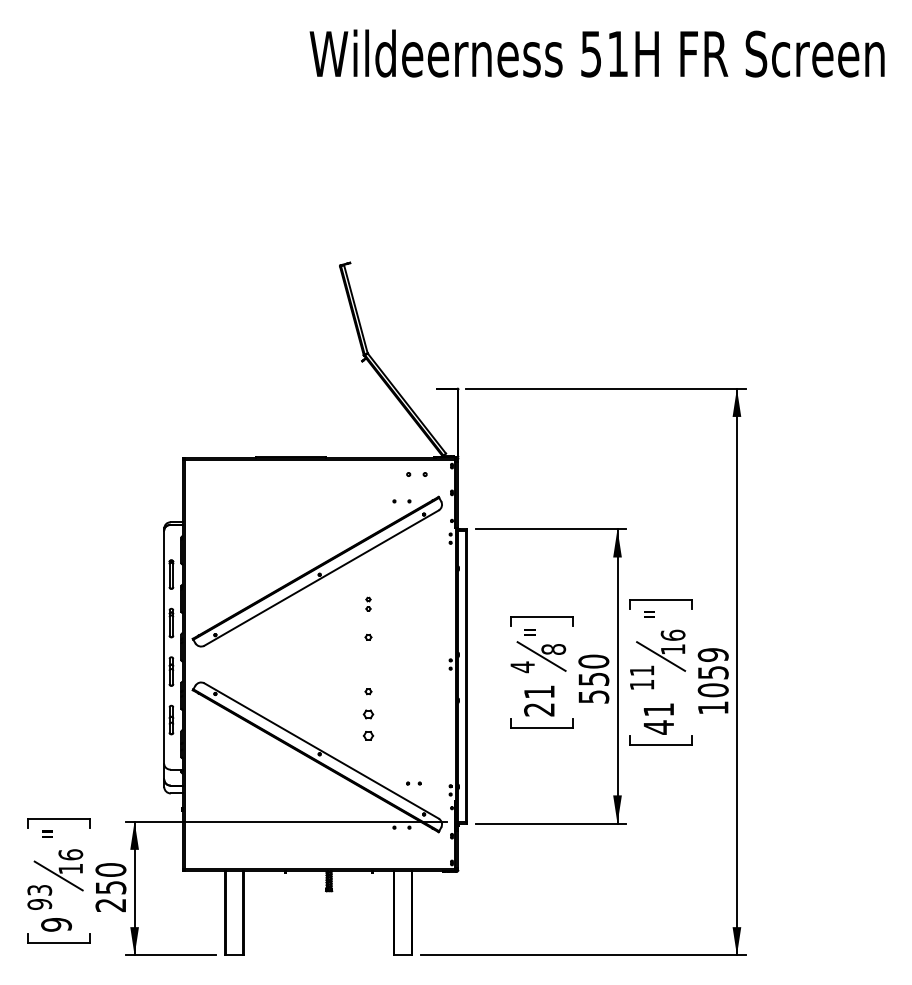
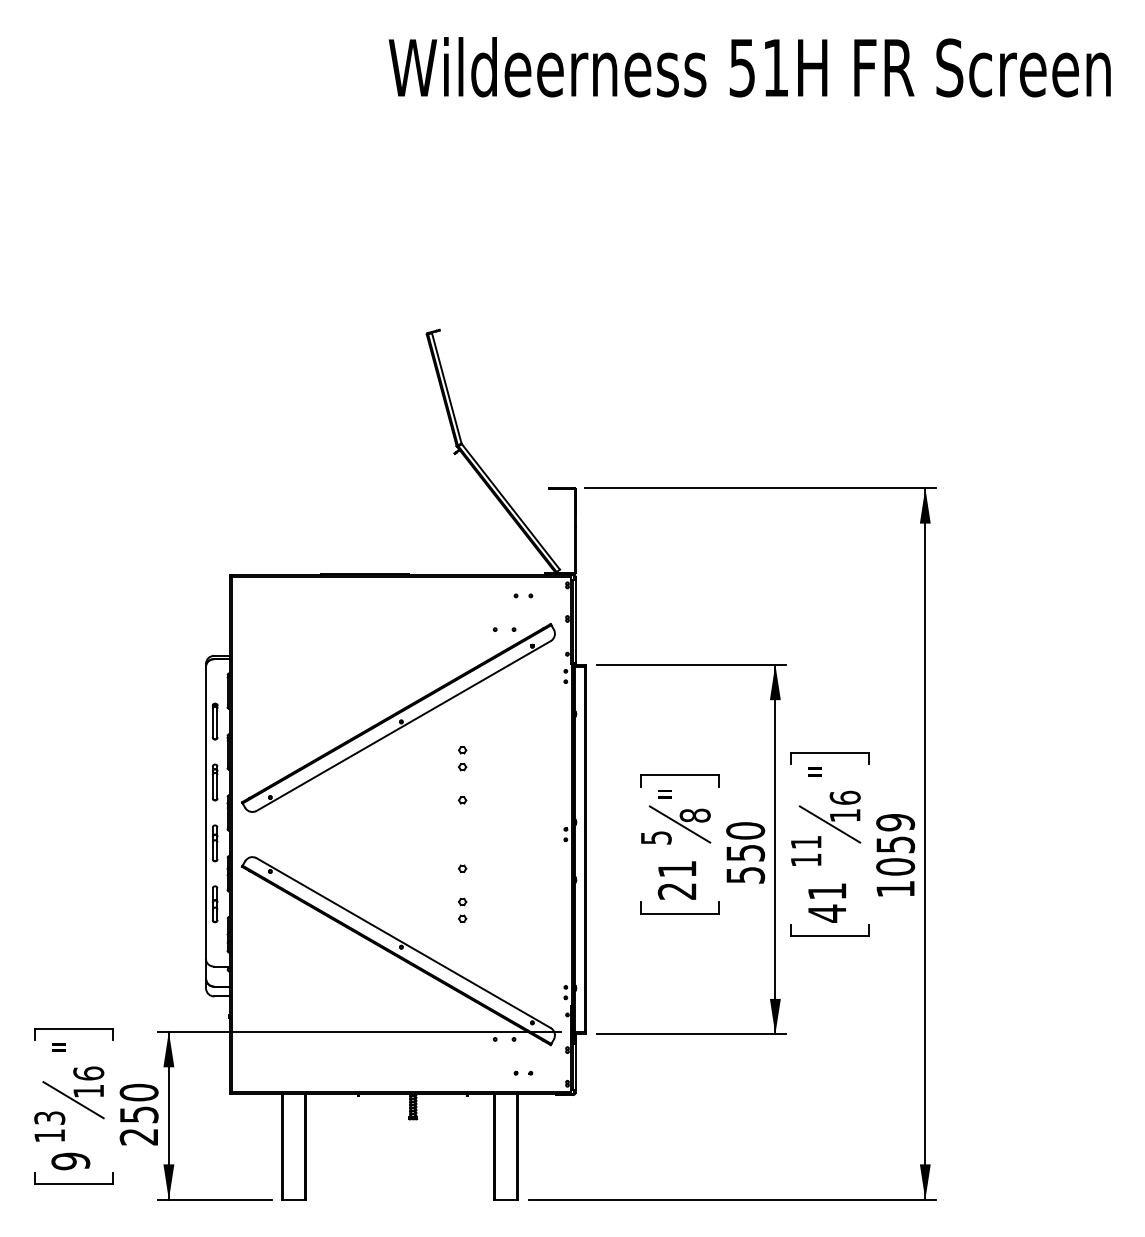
part: (416, 474) -> (522, 595), size x0.71
part: (368, 604) -> (462, 759), size x1.43
text: (522, 667) -> (656, 838), 4 -> 5
part: (368, 724) -> (462, 909), size x0.62
part: (413, 783) -> (522, 1073), moved
text: (39, 904) -> (49, 1135), 93 -> 13

